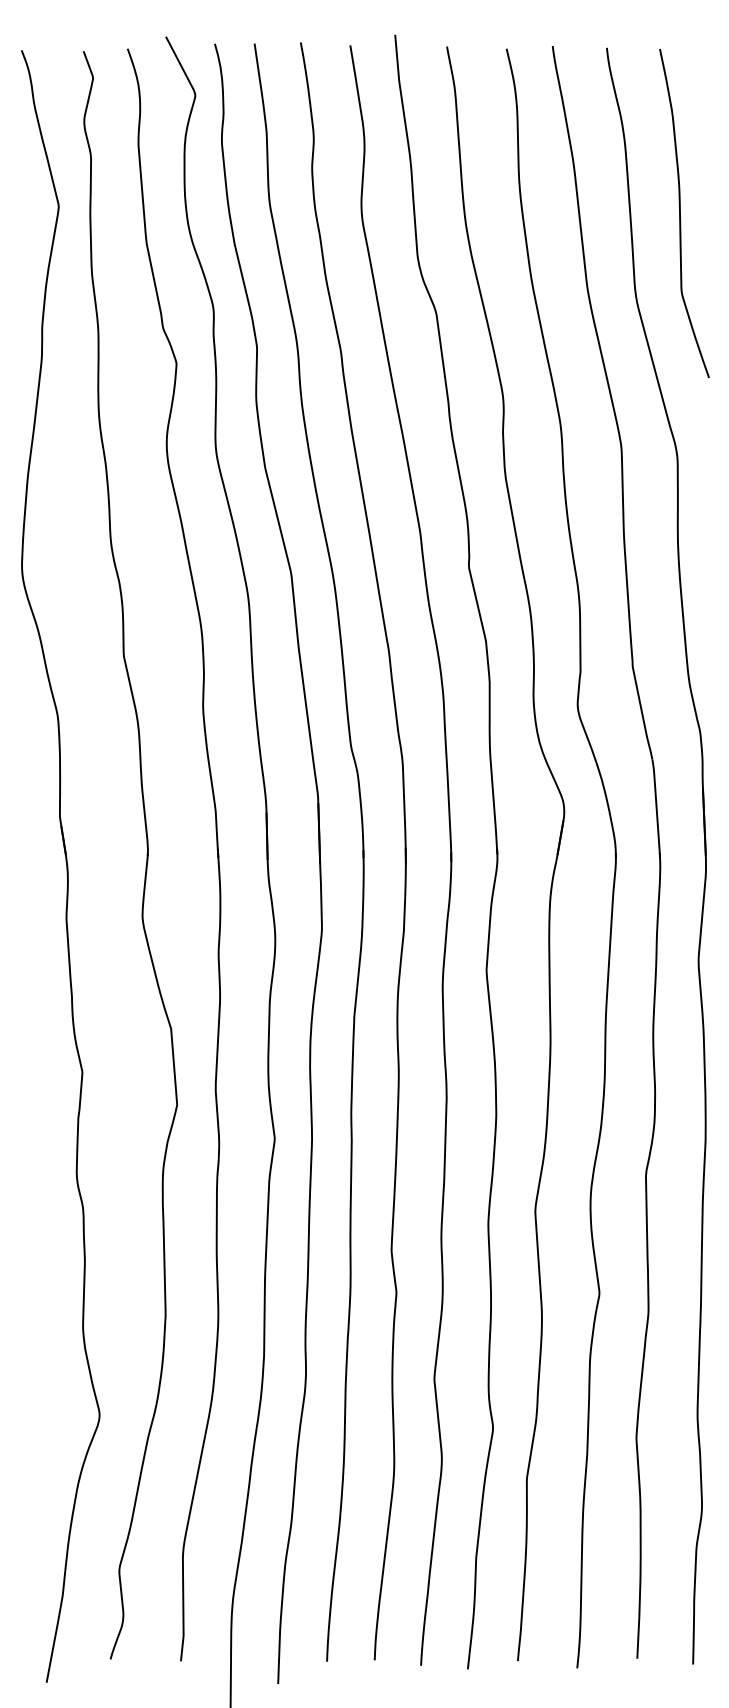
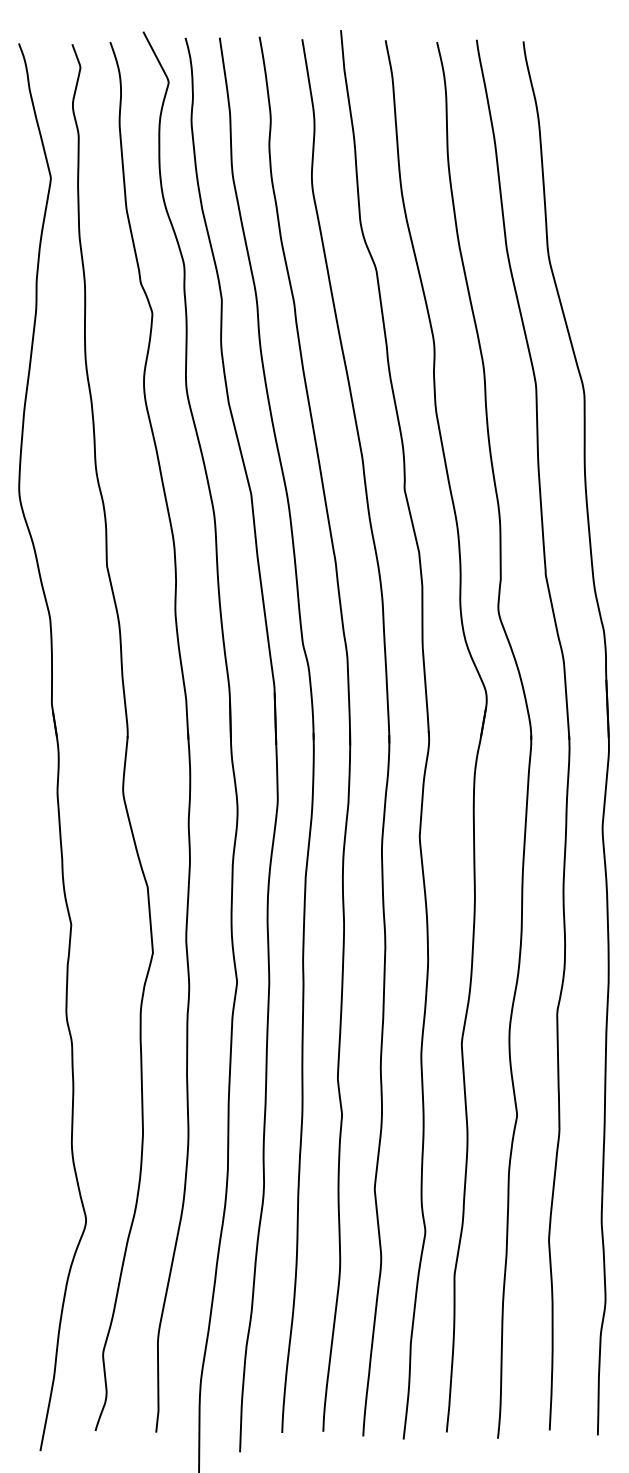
curve: (680, 213) -> (586, 184), removed

